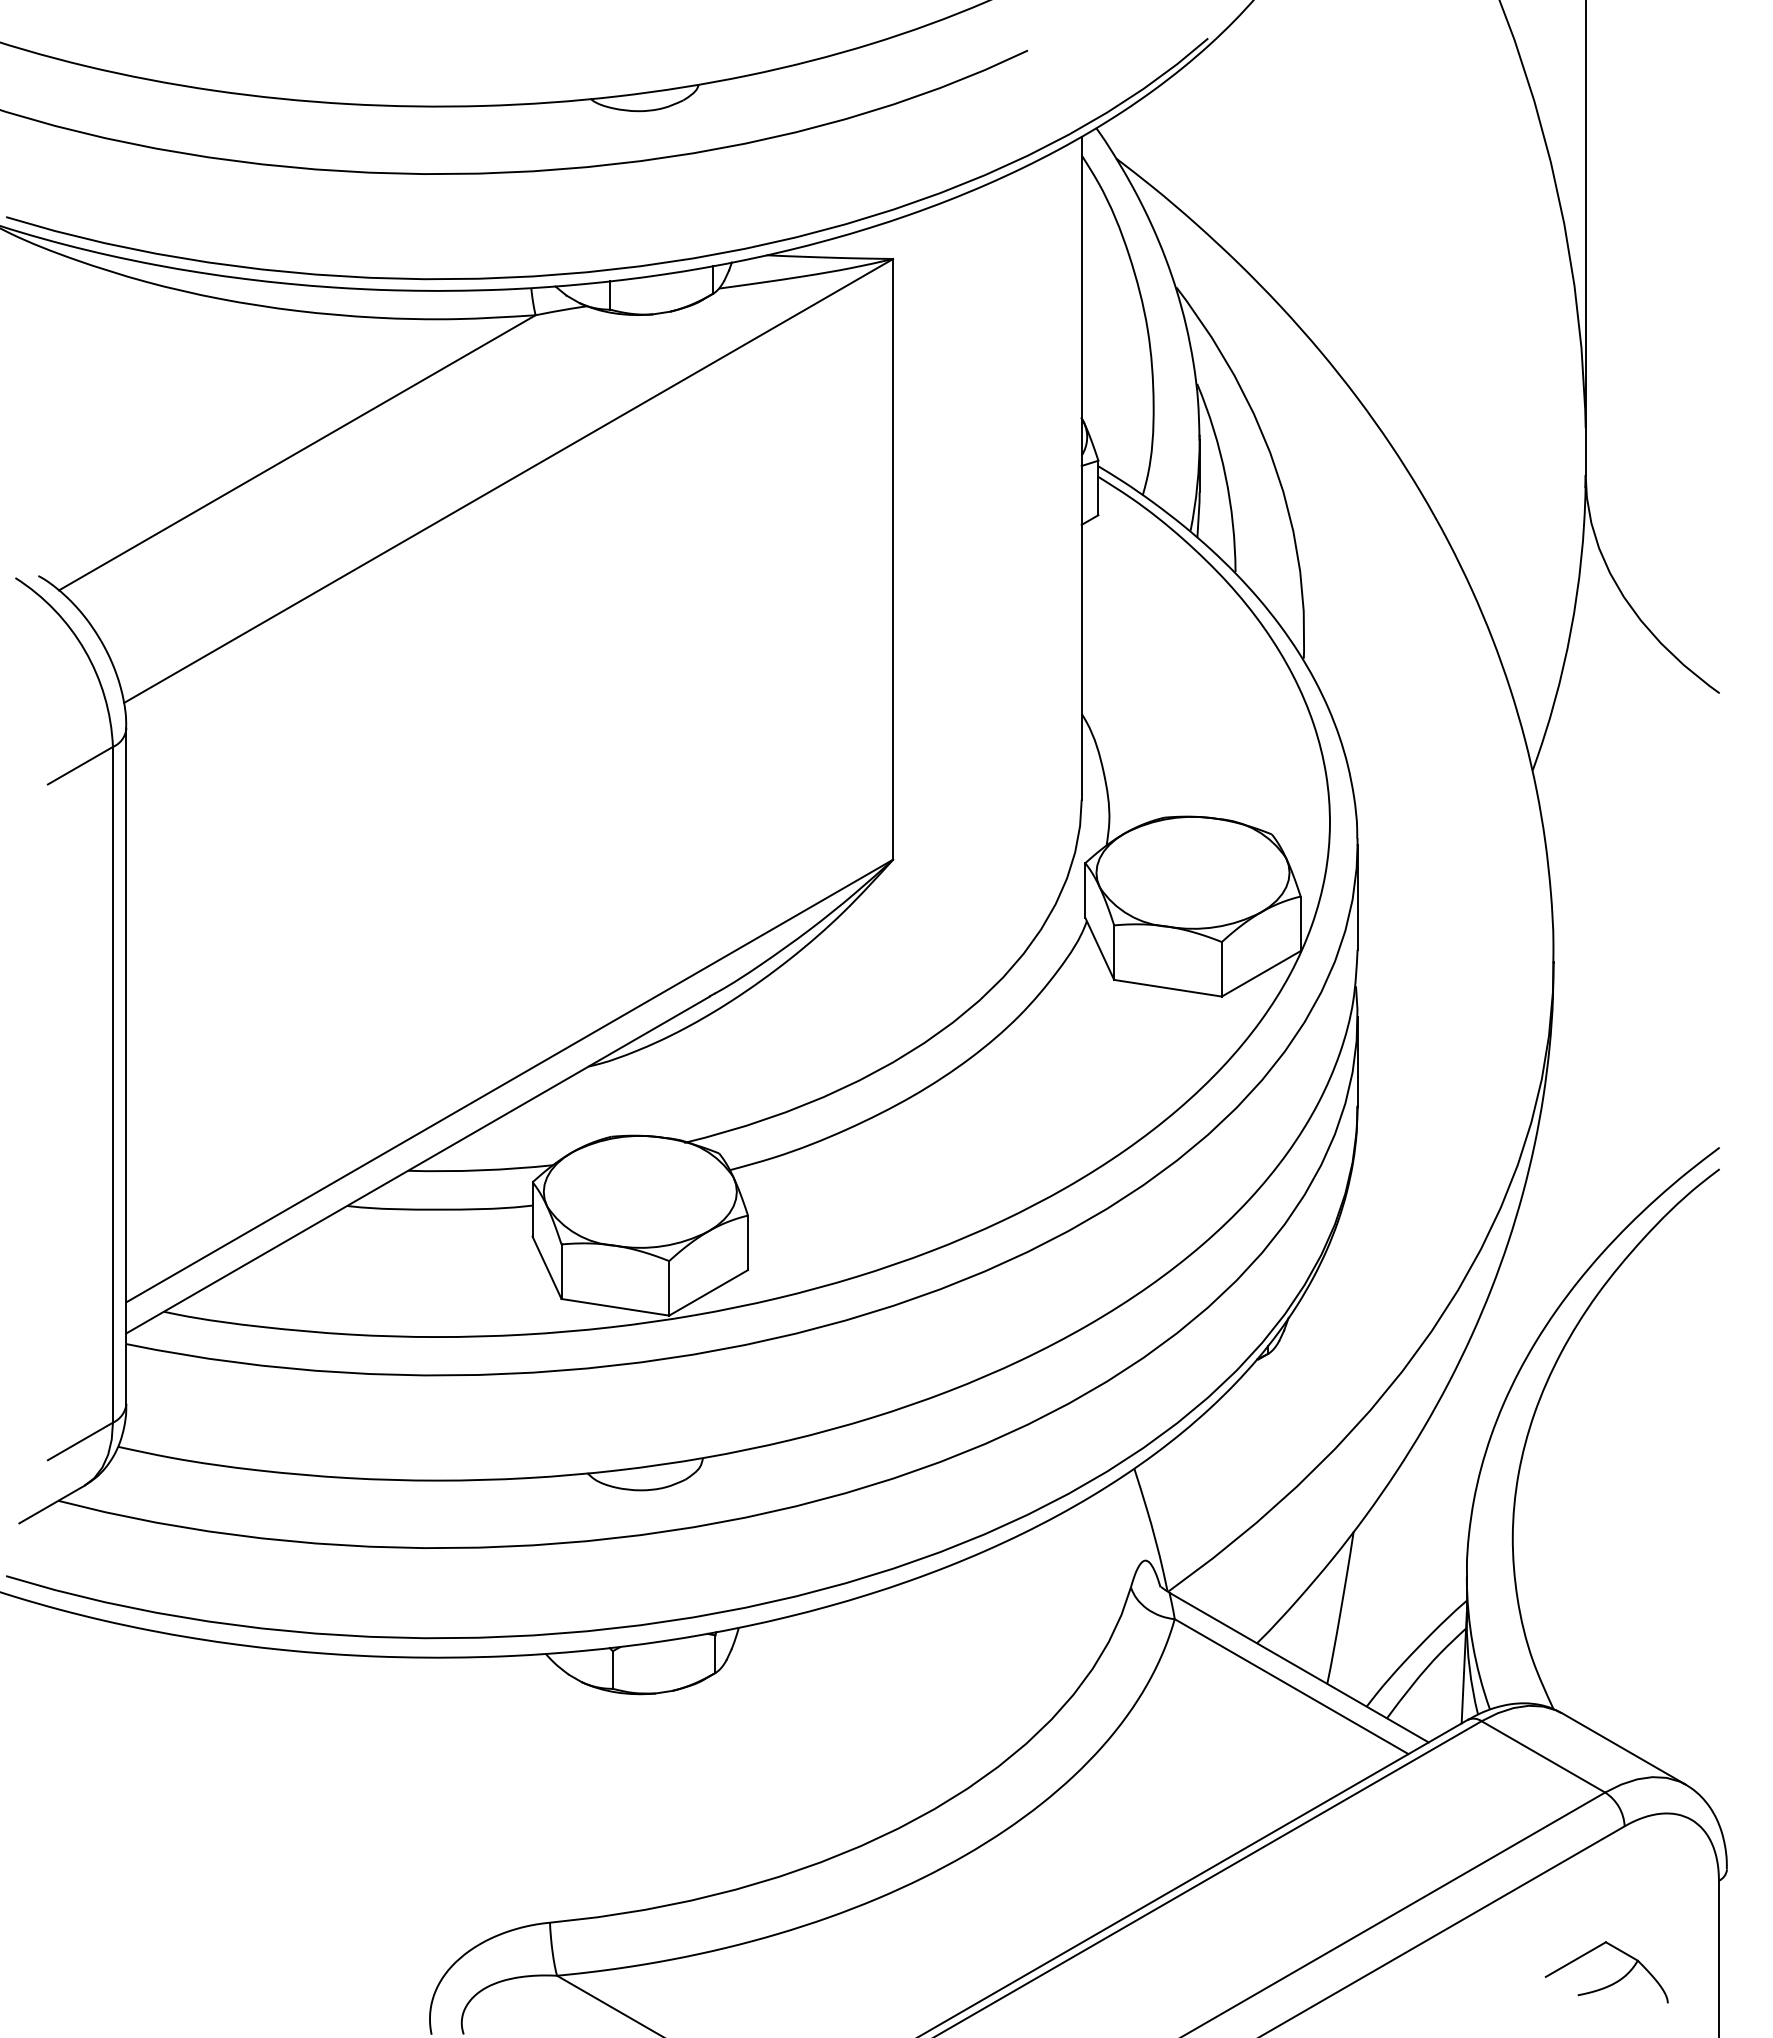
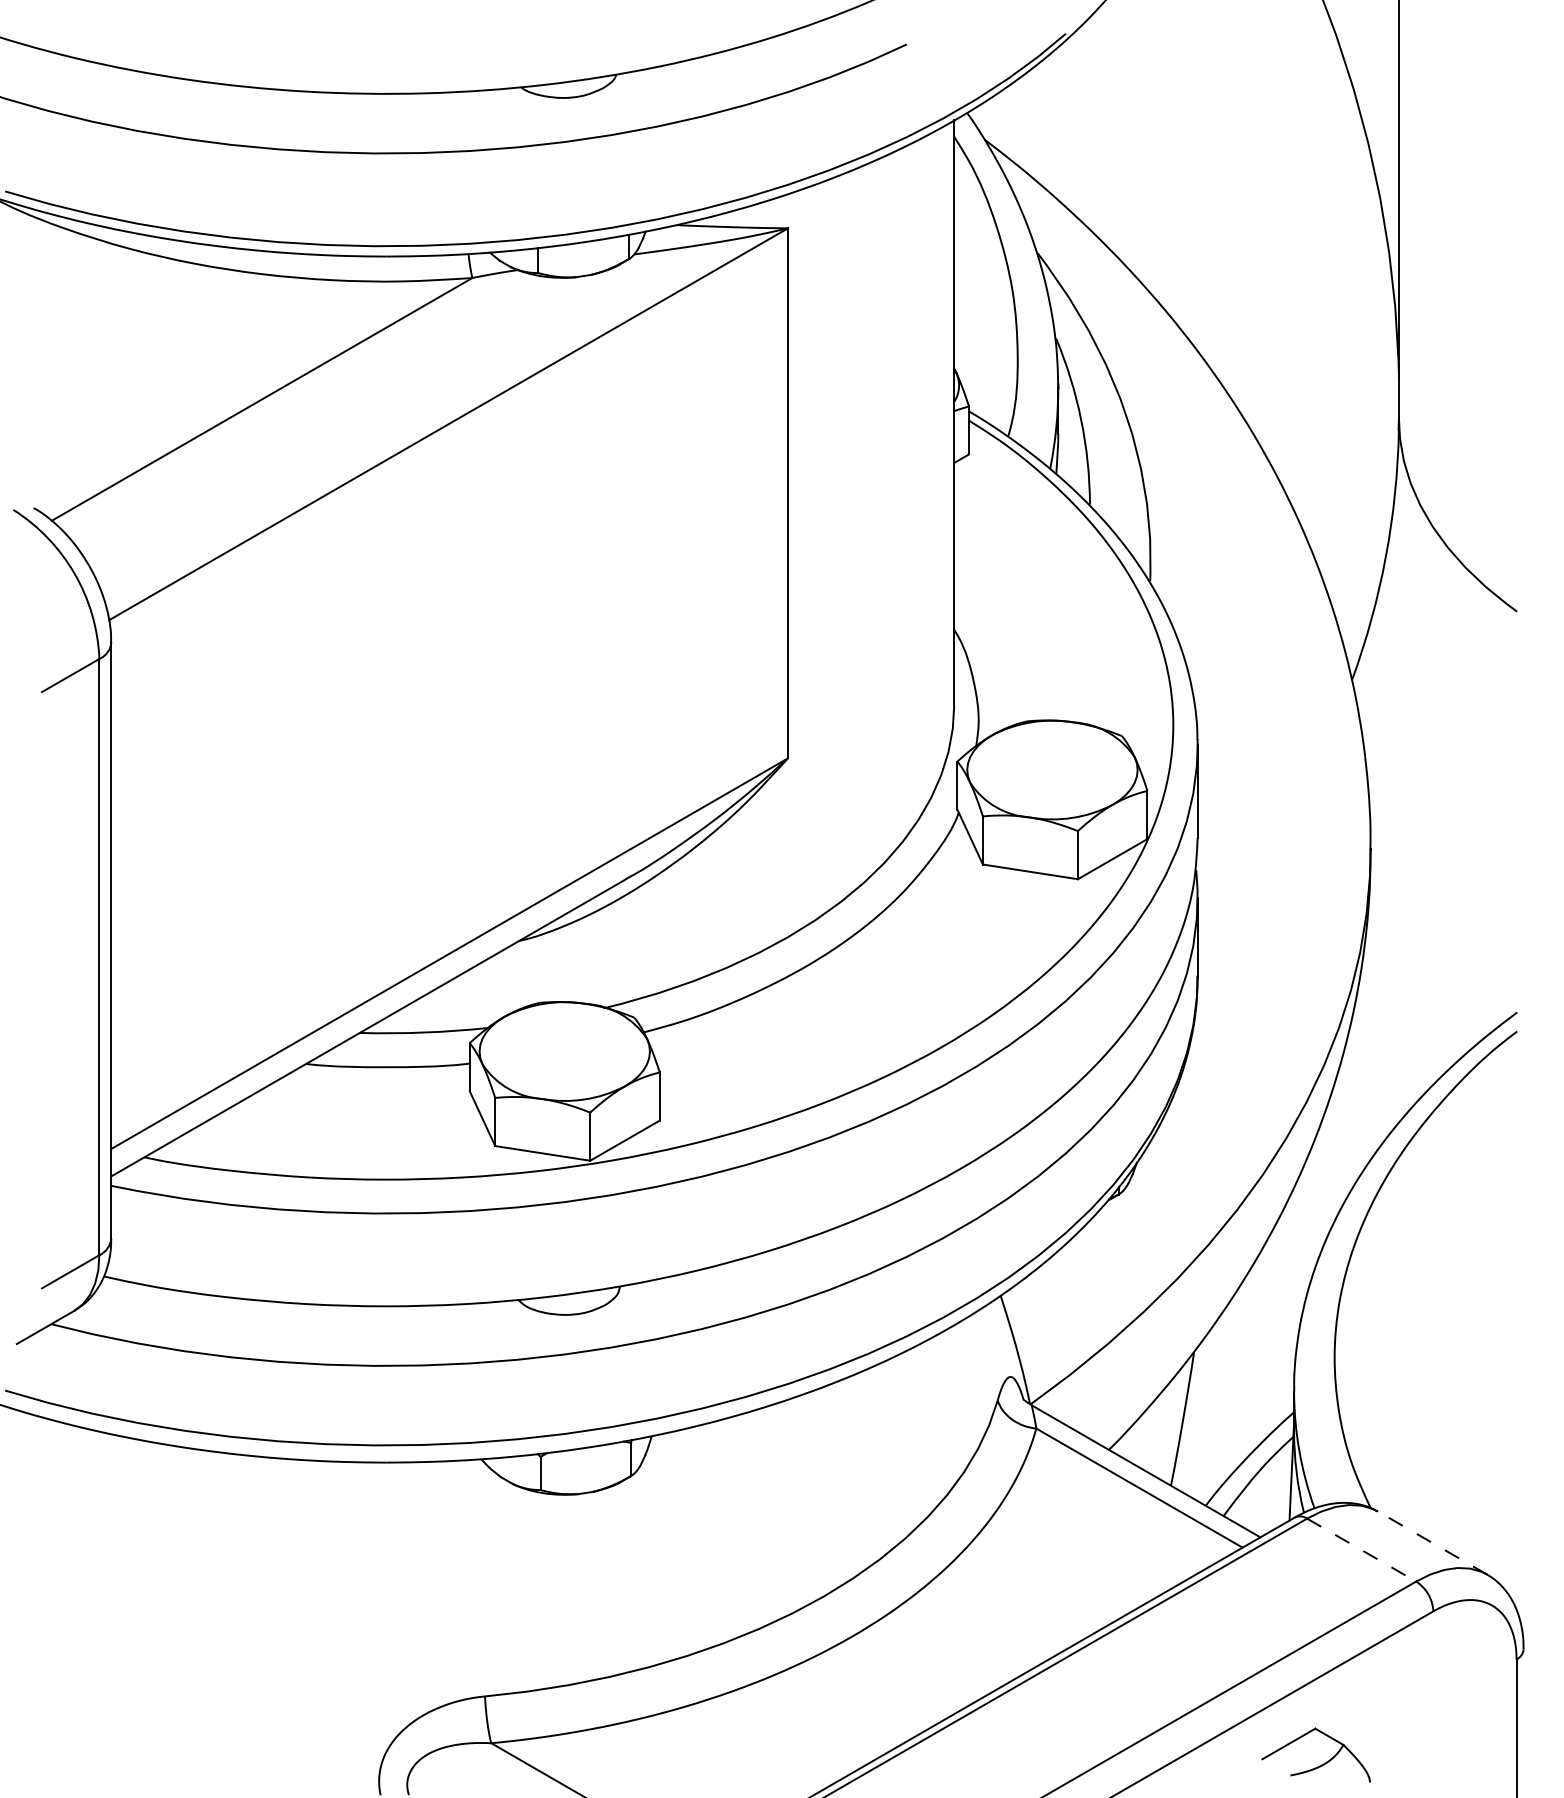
line: (1623, 1748) -> (1432, 1542), solid -> dashed
line: (1543, 1757) -> (1361, 1550), solid -> dashed
part: (1613, 1982) -> (1322, 1764), moved

